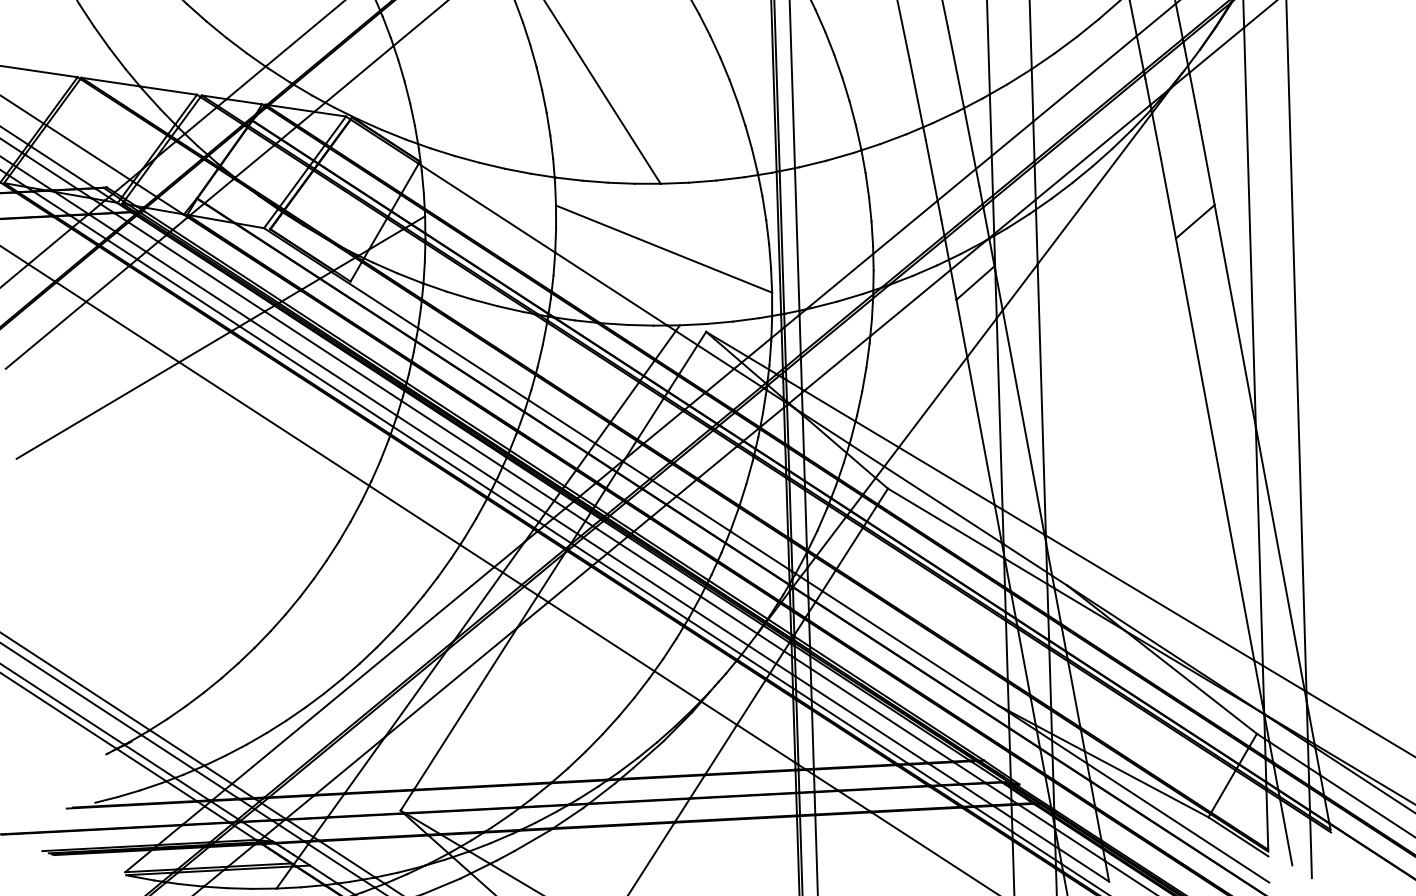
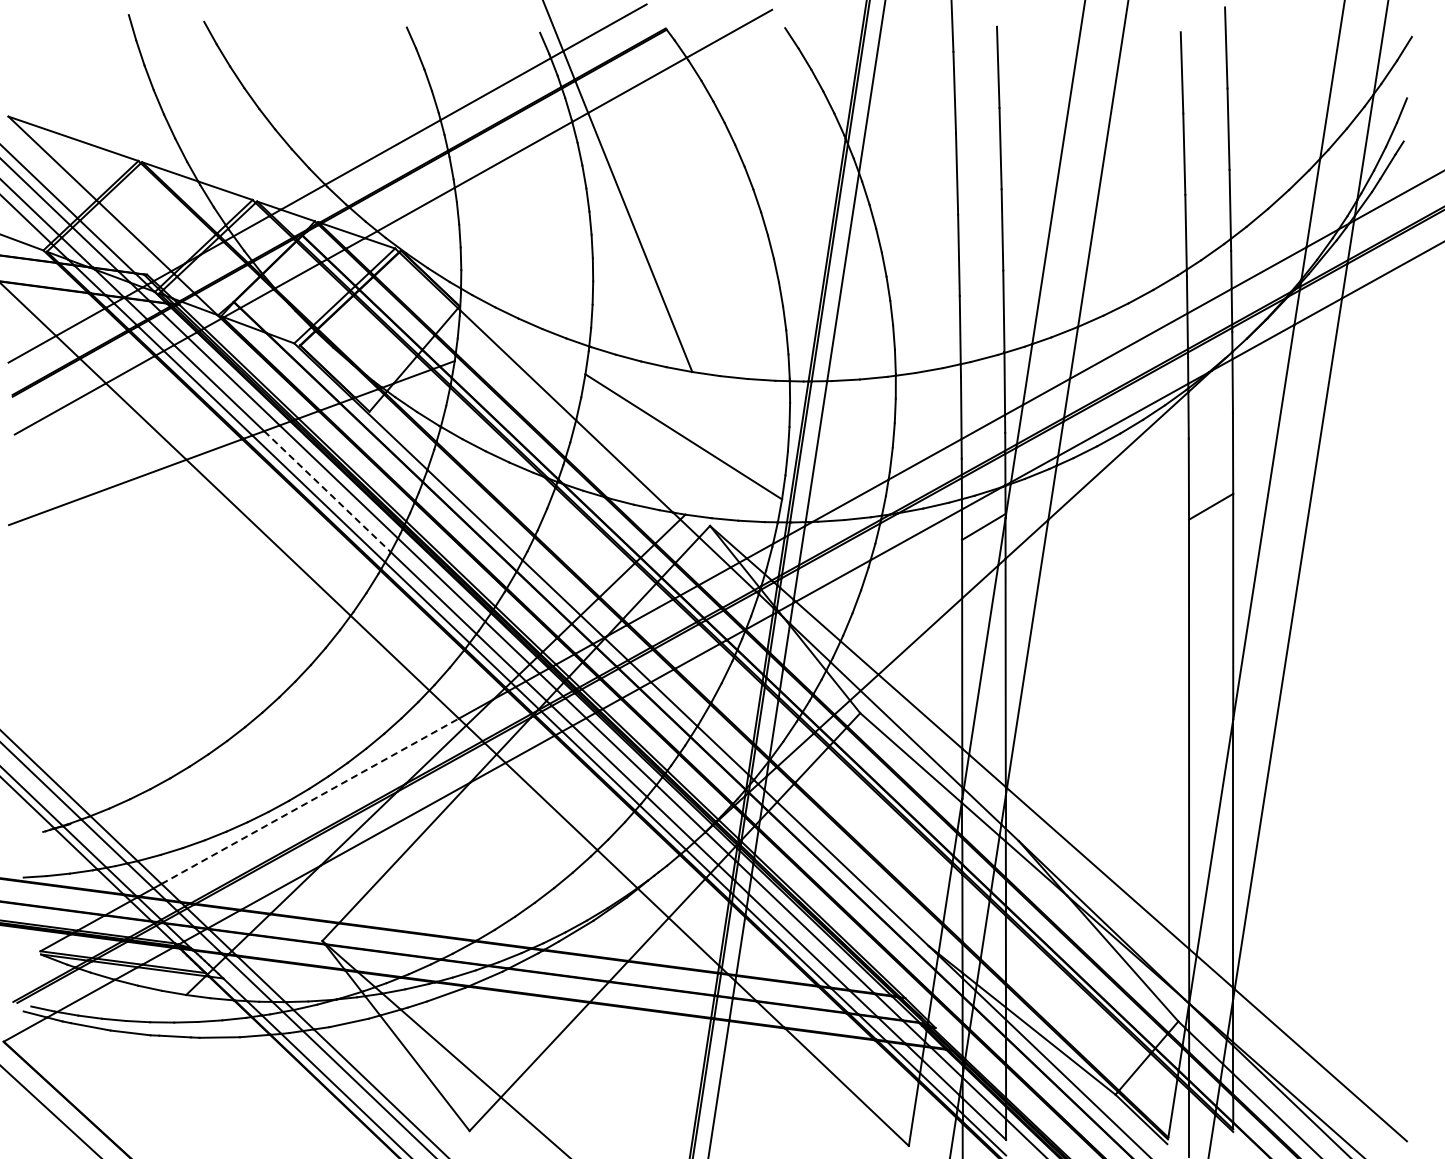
line: (323, 367) -> (327, 491), solid -> dashed
line: (363, 675) -> (310, 801), solid -> dashed

